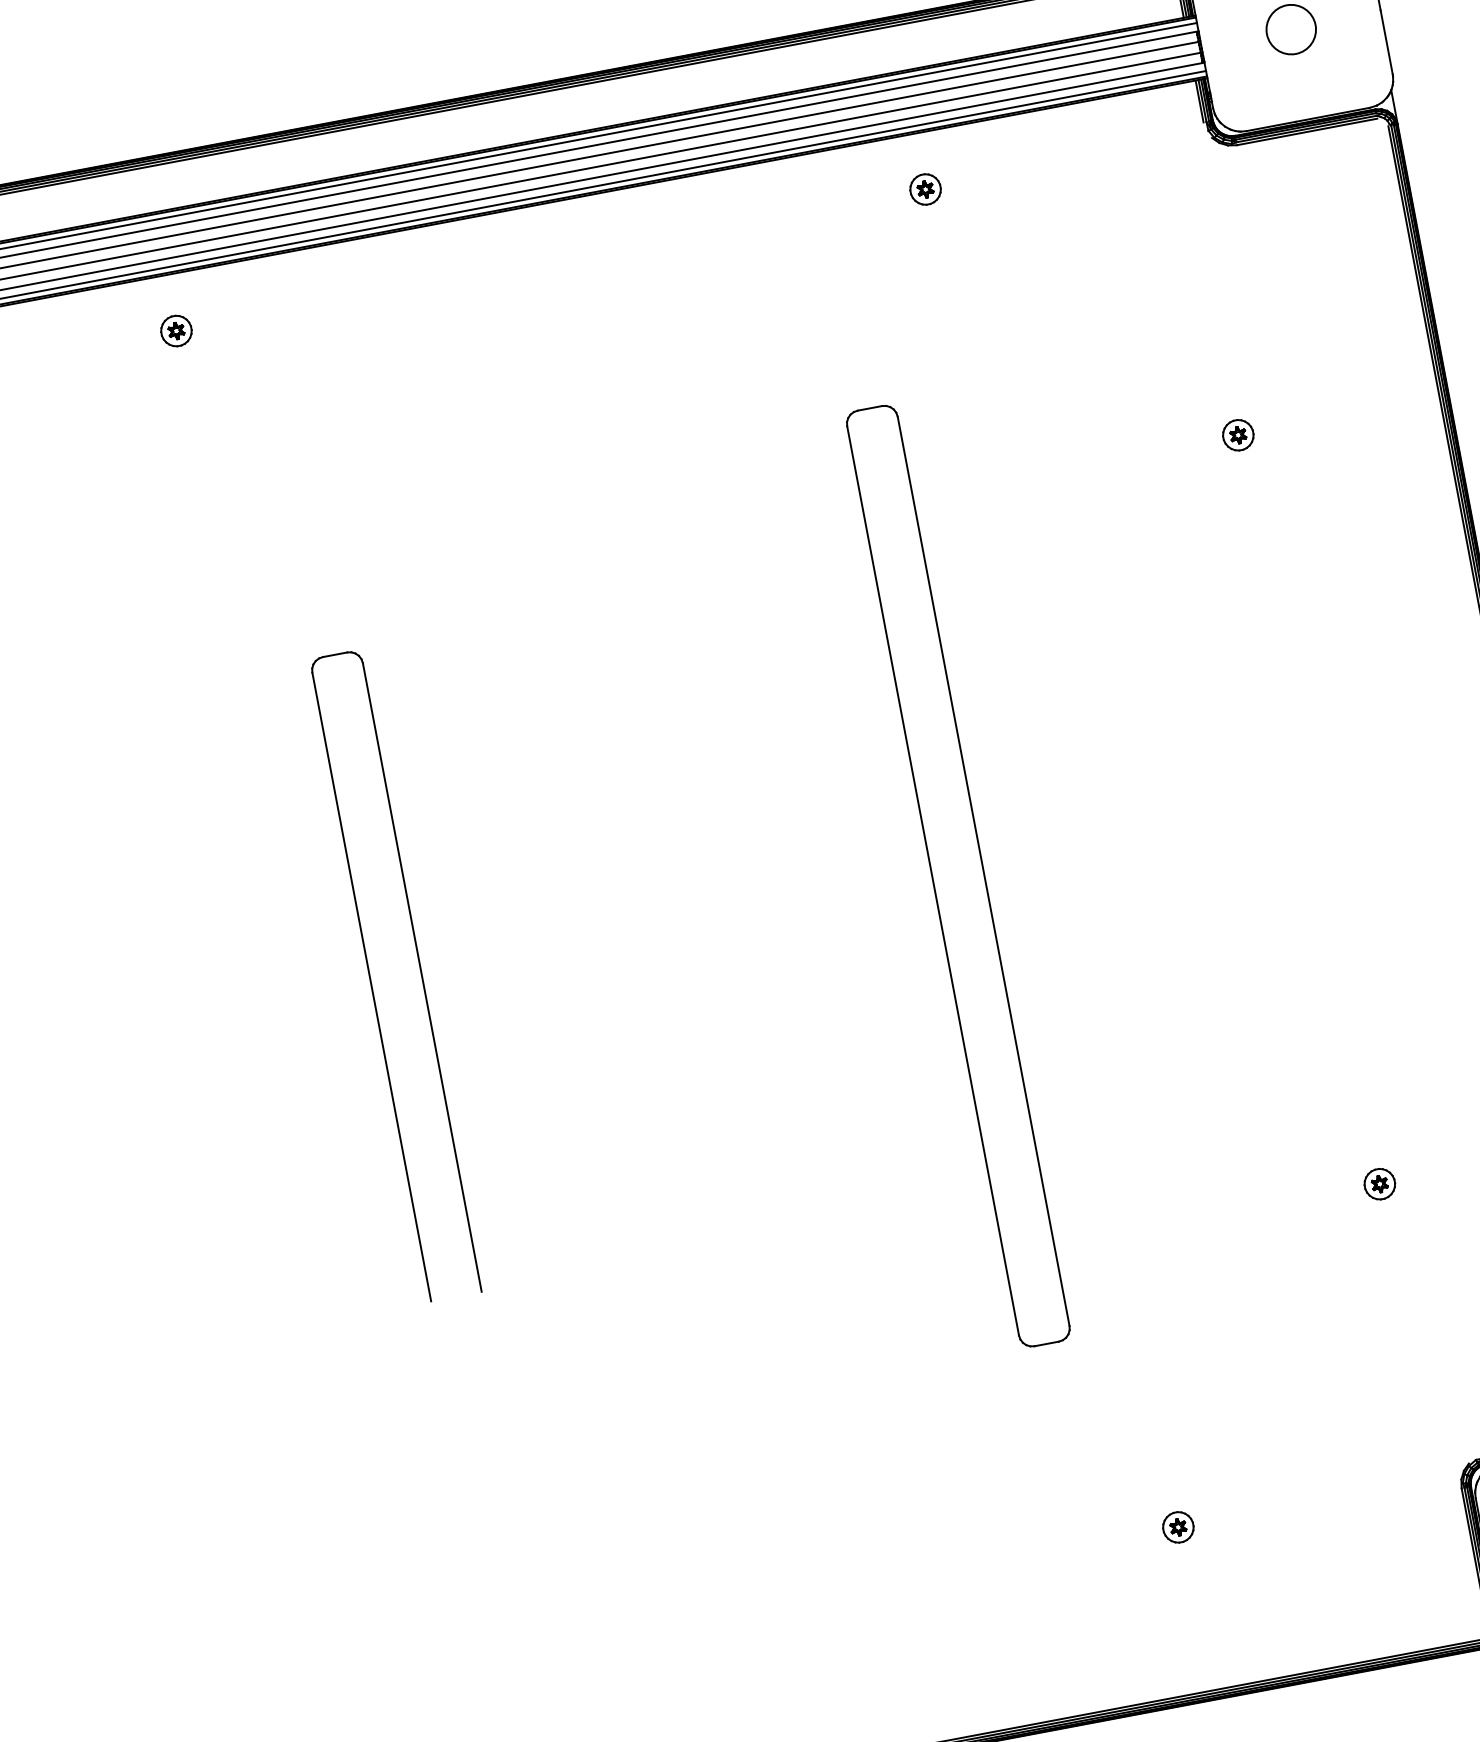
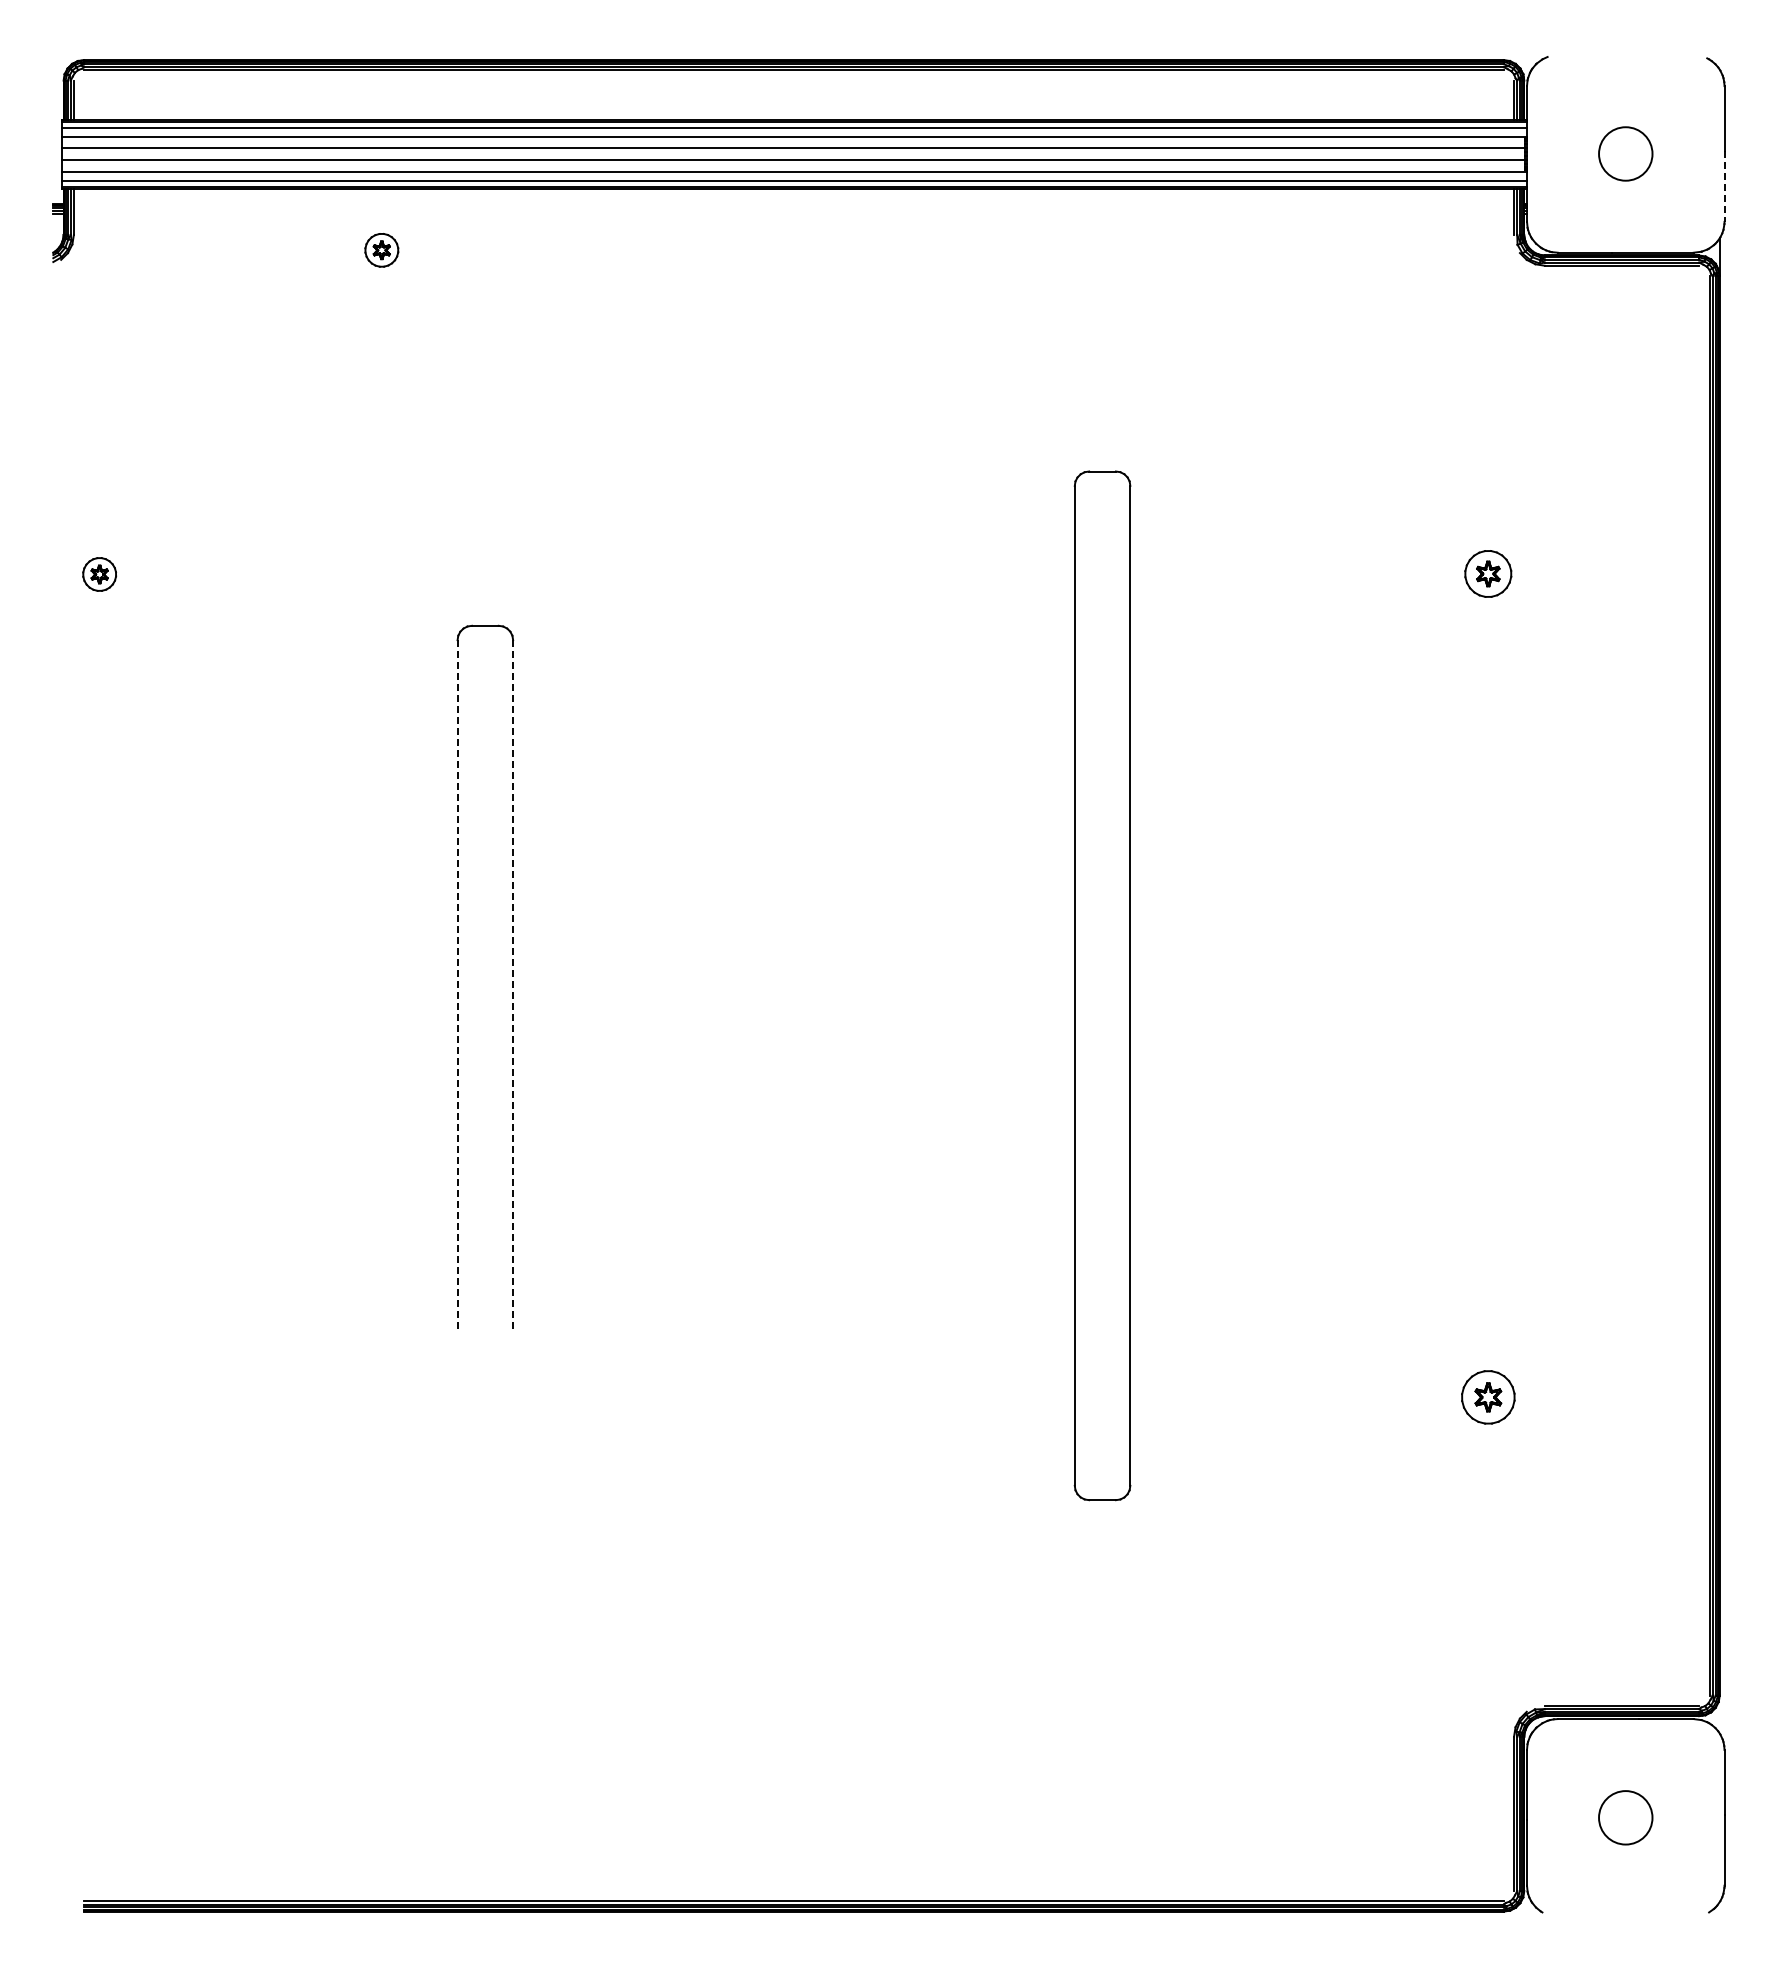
line: (1386, 43) -> (1724, 187), solid -> dashed
part: (925, 189) -> (1205, 250), removed
part: (1237, 434) -> (1487, 573), size x1.4
line: (422, 977) -> (513, 985), solid -> dashed
line: (371, 986) -> (457, 985), solid -> dashed
part: (1379, 1184) -> (1487, 1397), size x1.6
part: (1178, 1527) -> (1205, 1721), removed

